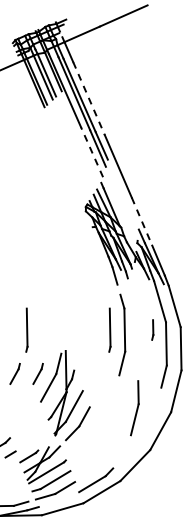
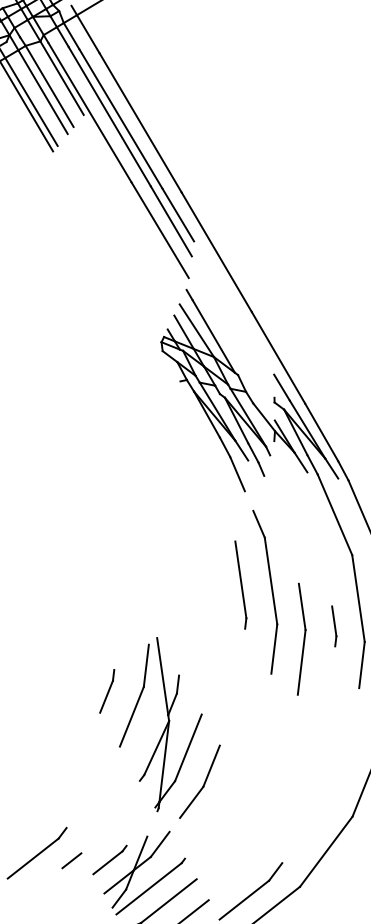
line: (89, 98) -> (141, 122), dashed -> solid
line: (91, 151) -> (158, 229), dashed -> solid
line: (142, 222) -> (279, 359), dashed -> solid
line: (26, 329) -> (72, 604), removed
line: (152, 329) -> (333, 625), moved
part: (14, 373) -> (59, 696), removed
part: (134, 408) -> (298, 639), moved

